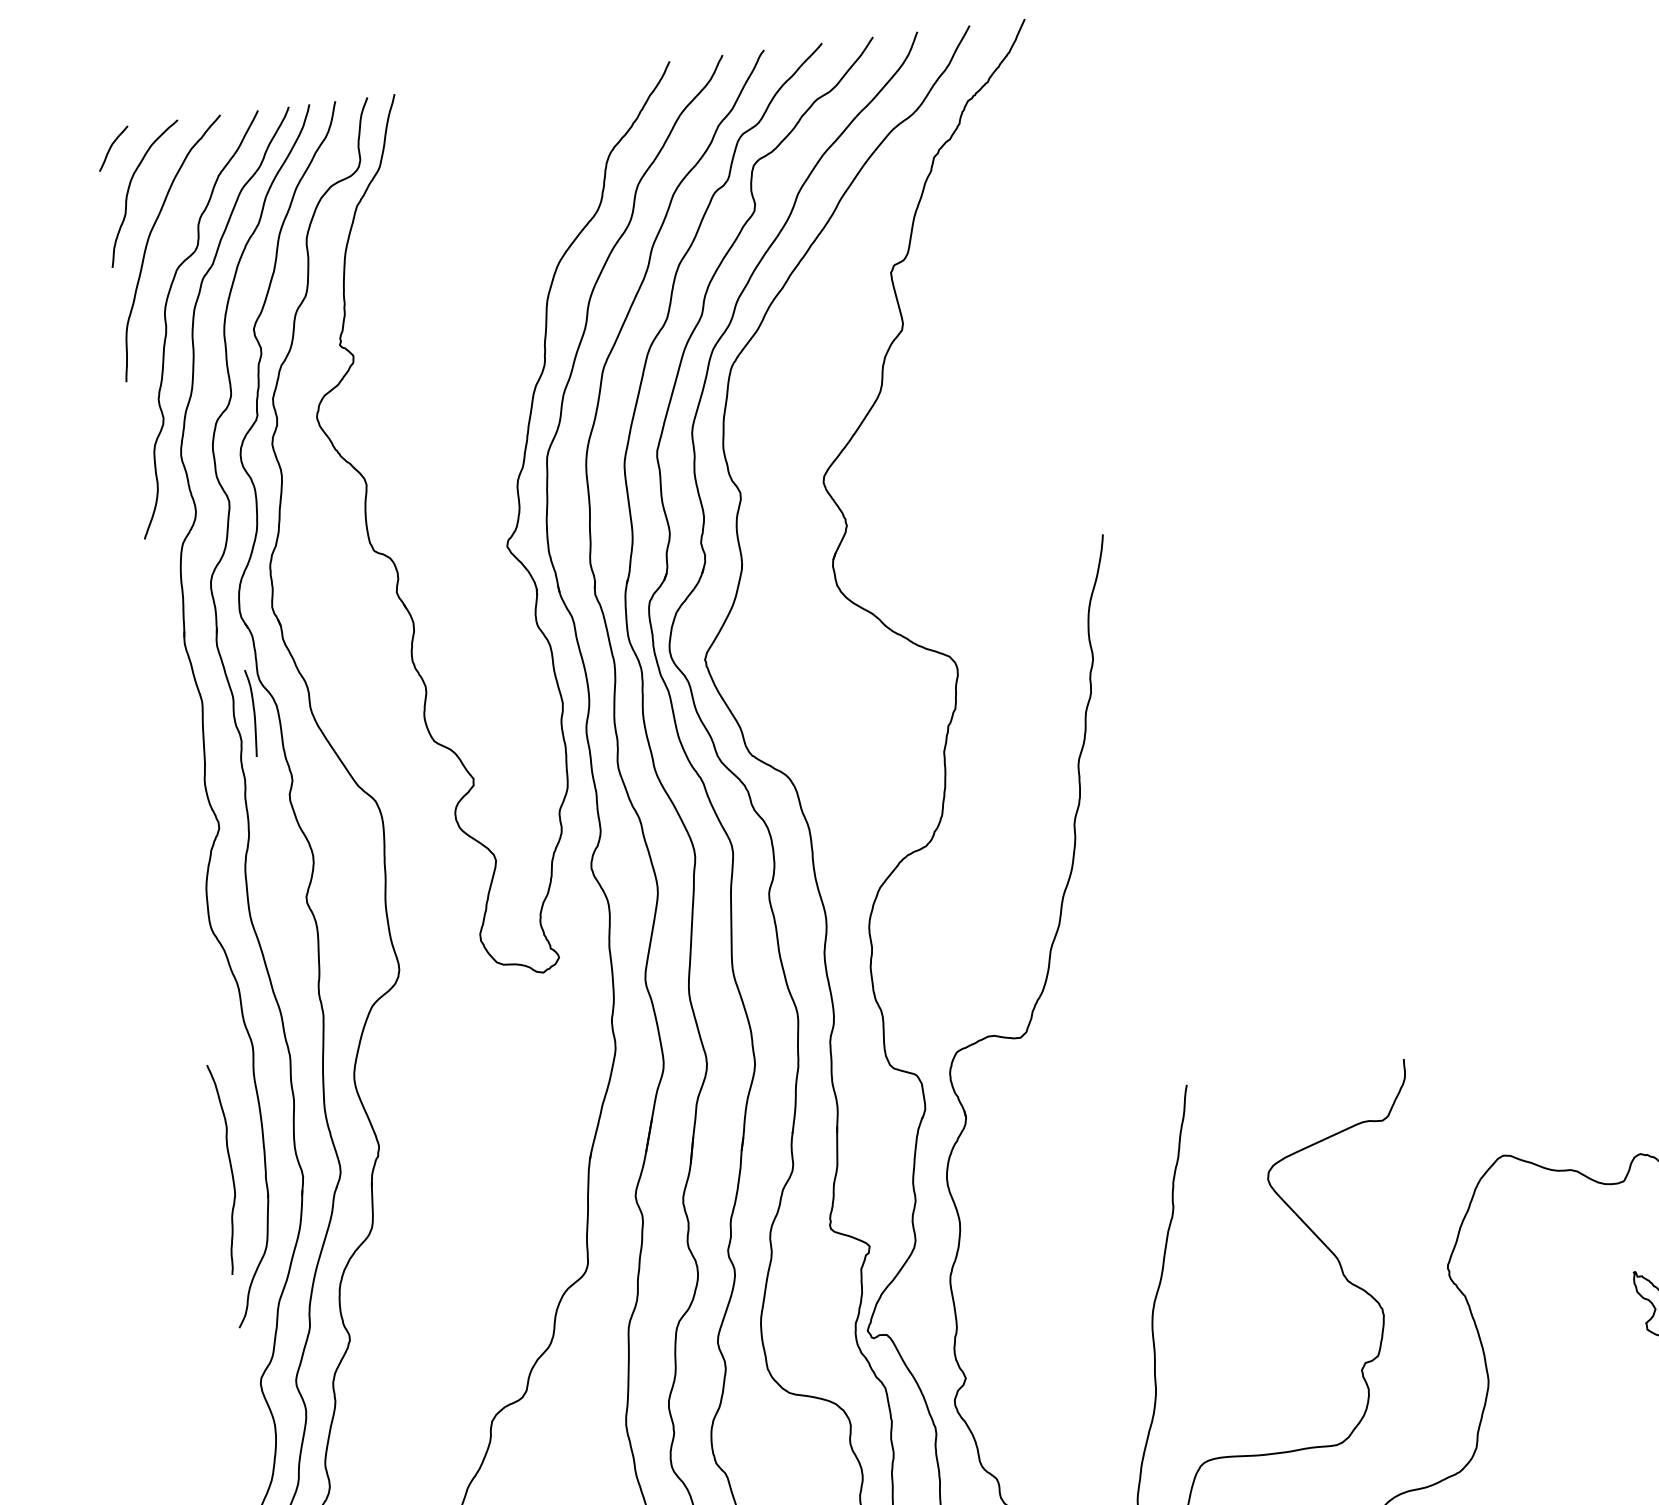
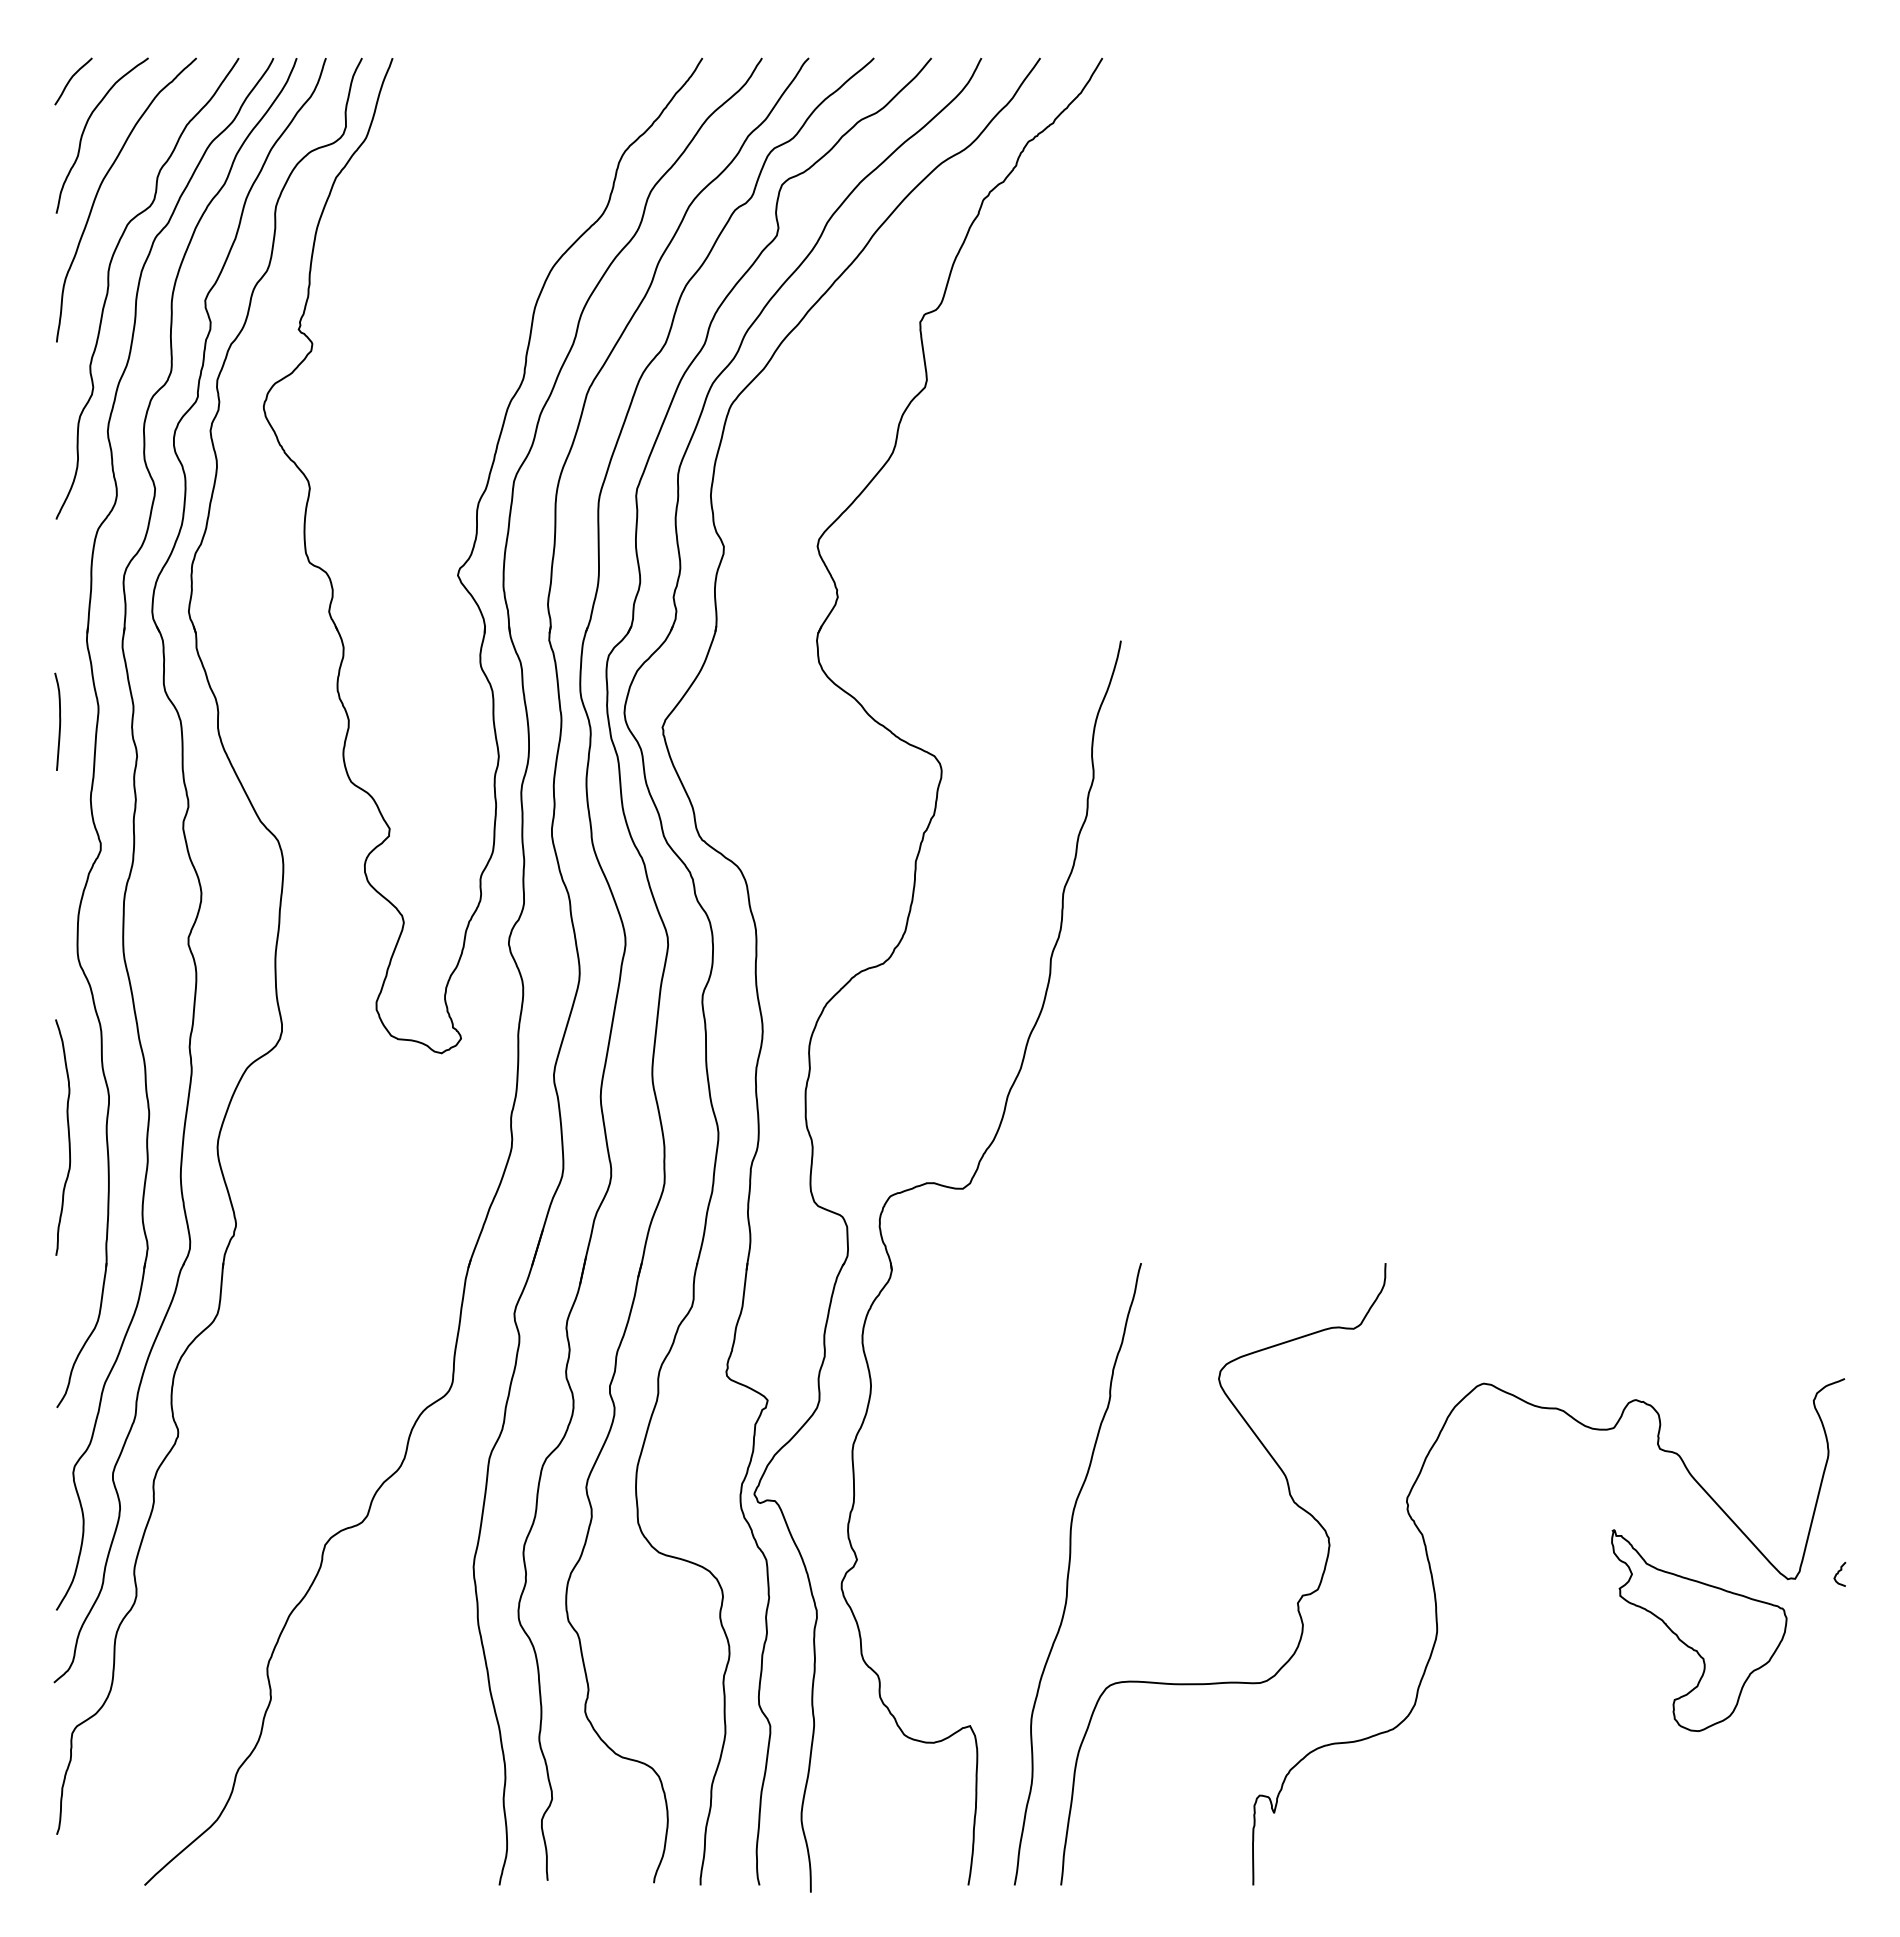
curve: (253, 712) -> (59, 721), moved
curve: (230, 1168) -> (68, 1137), moved

